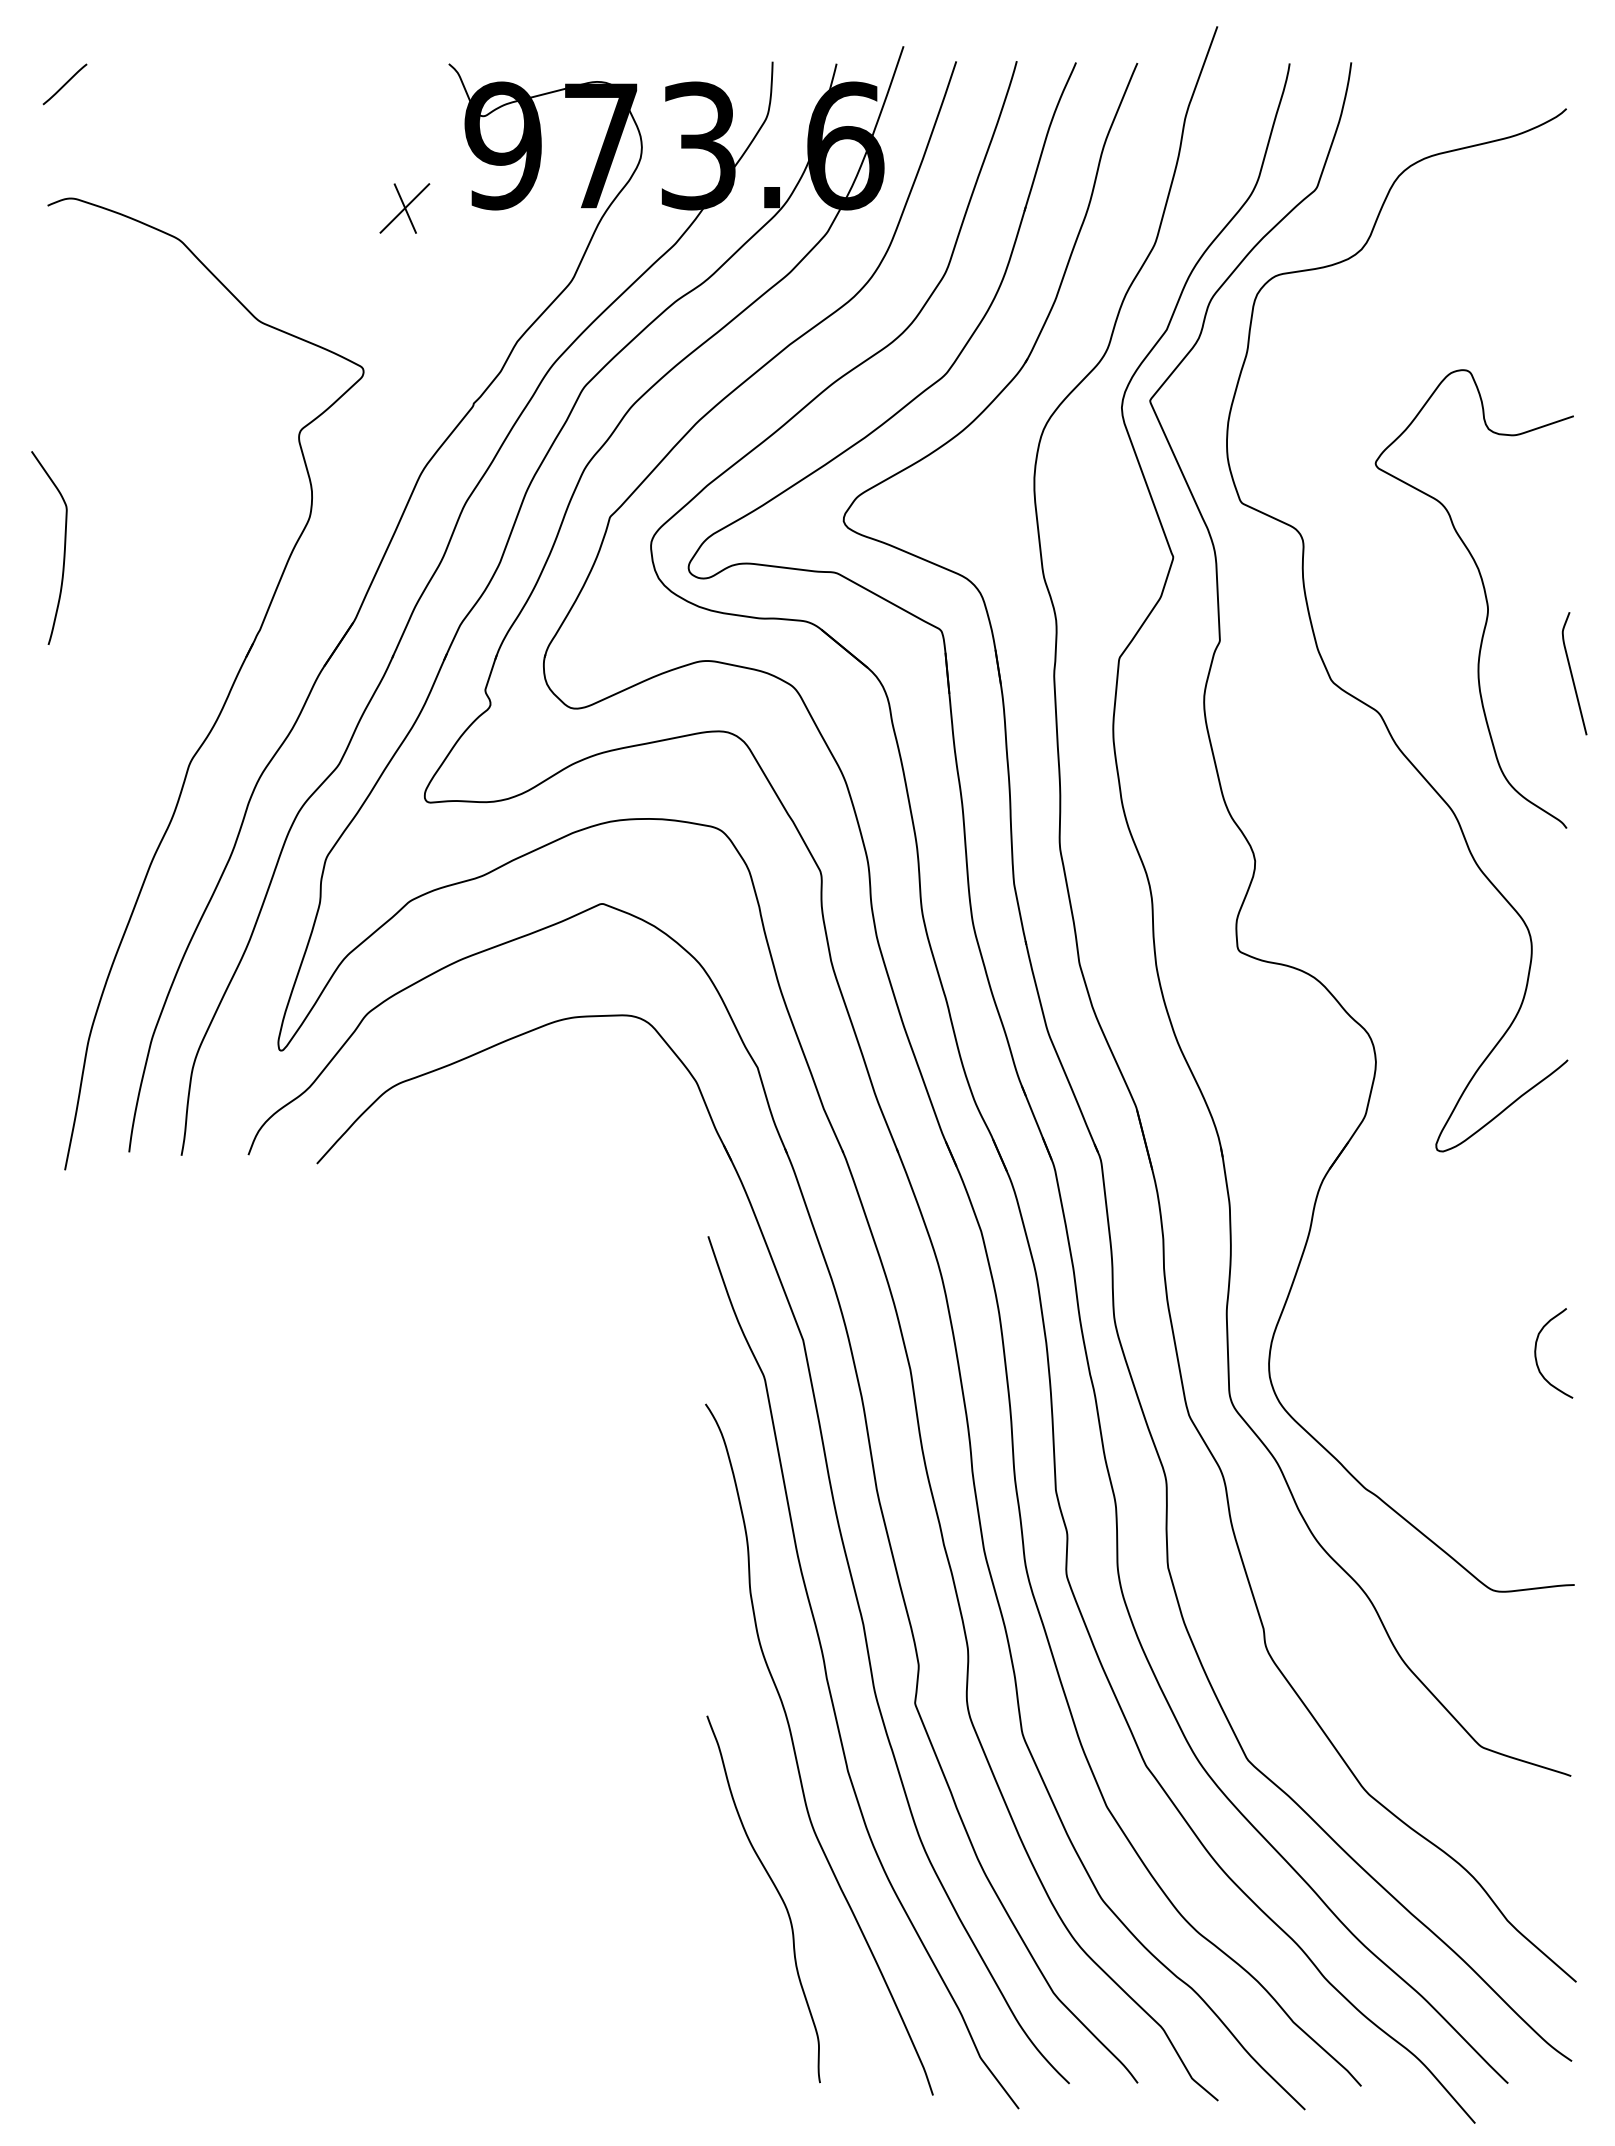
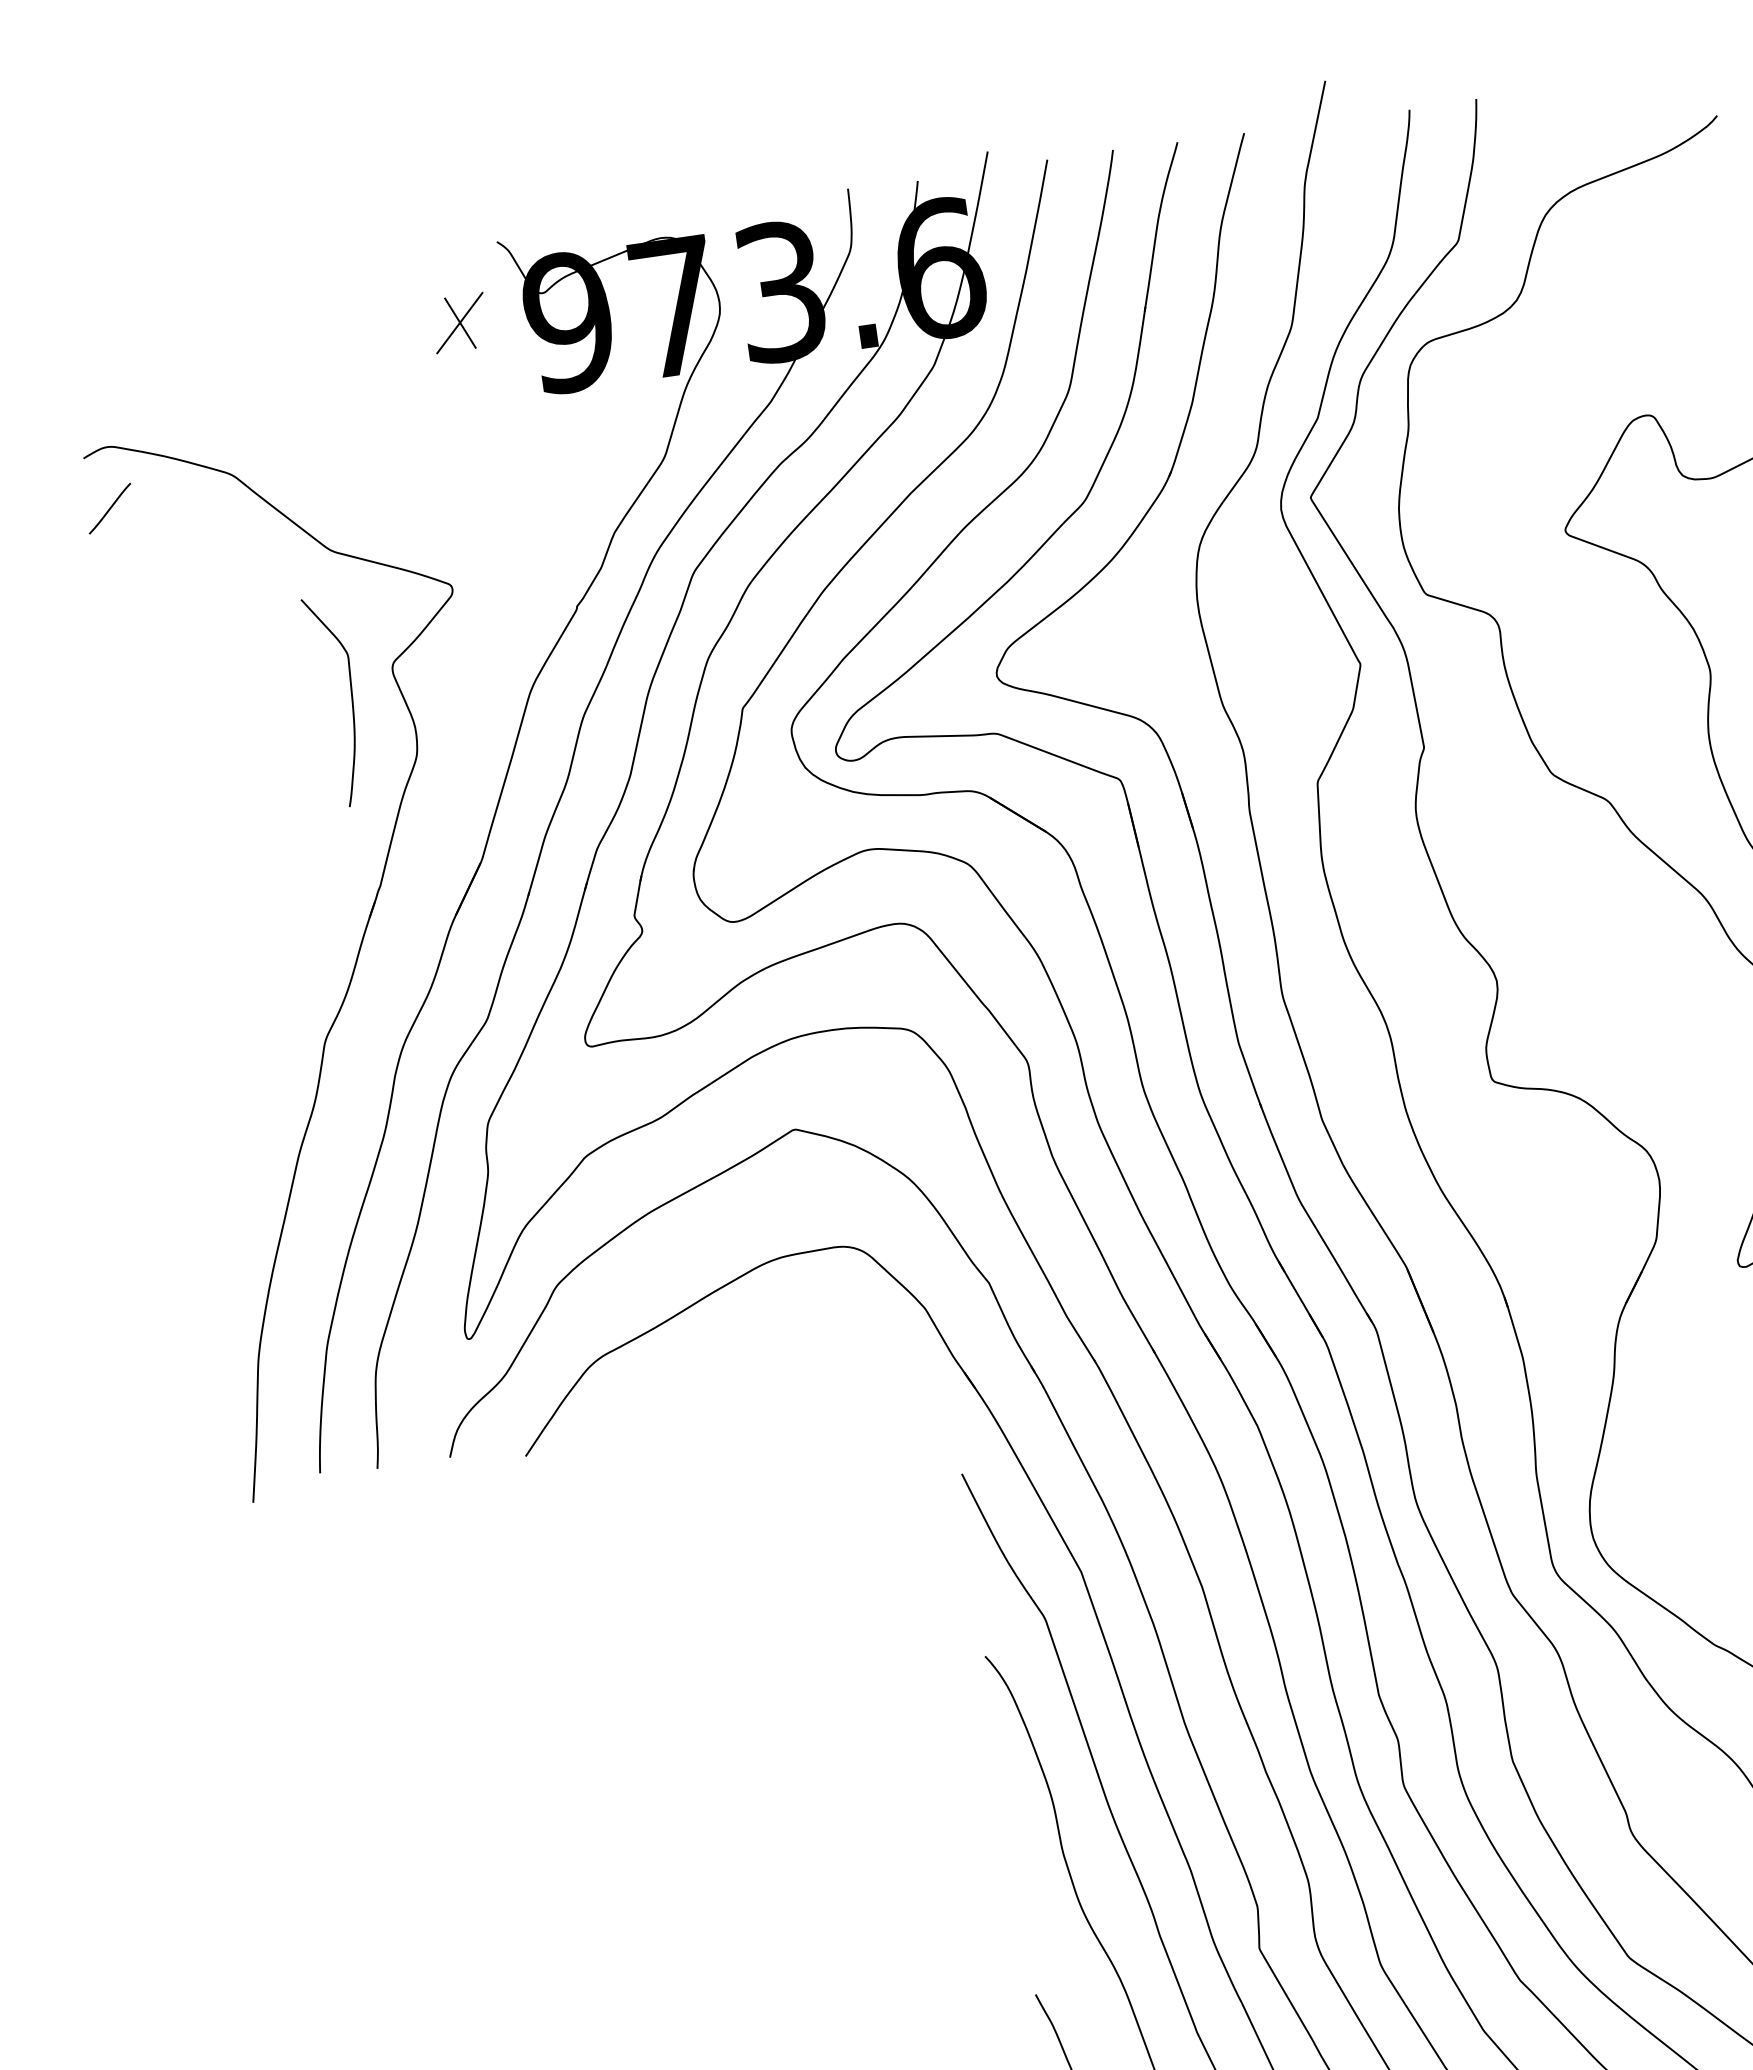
line: (64, 84) -> (109, 508), moved
part: (404, 208) -> (459, 323), moved
curve: (63, 551) -> (351, 703), moved

